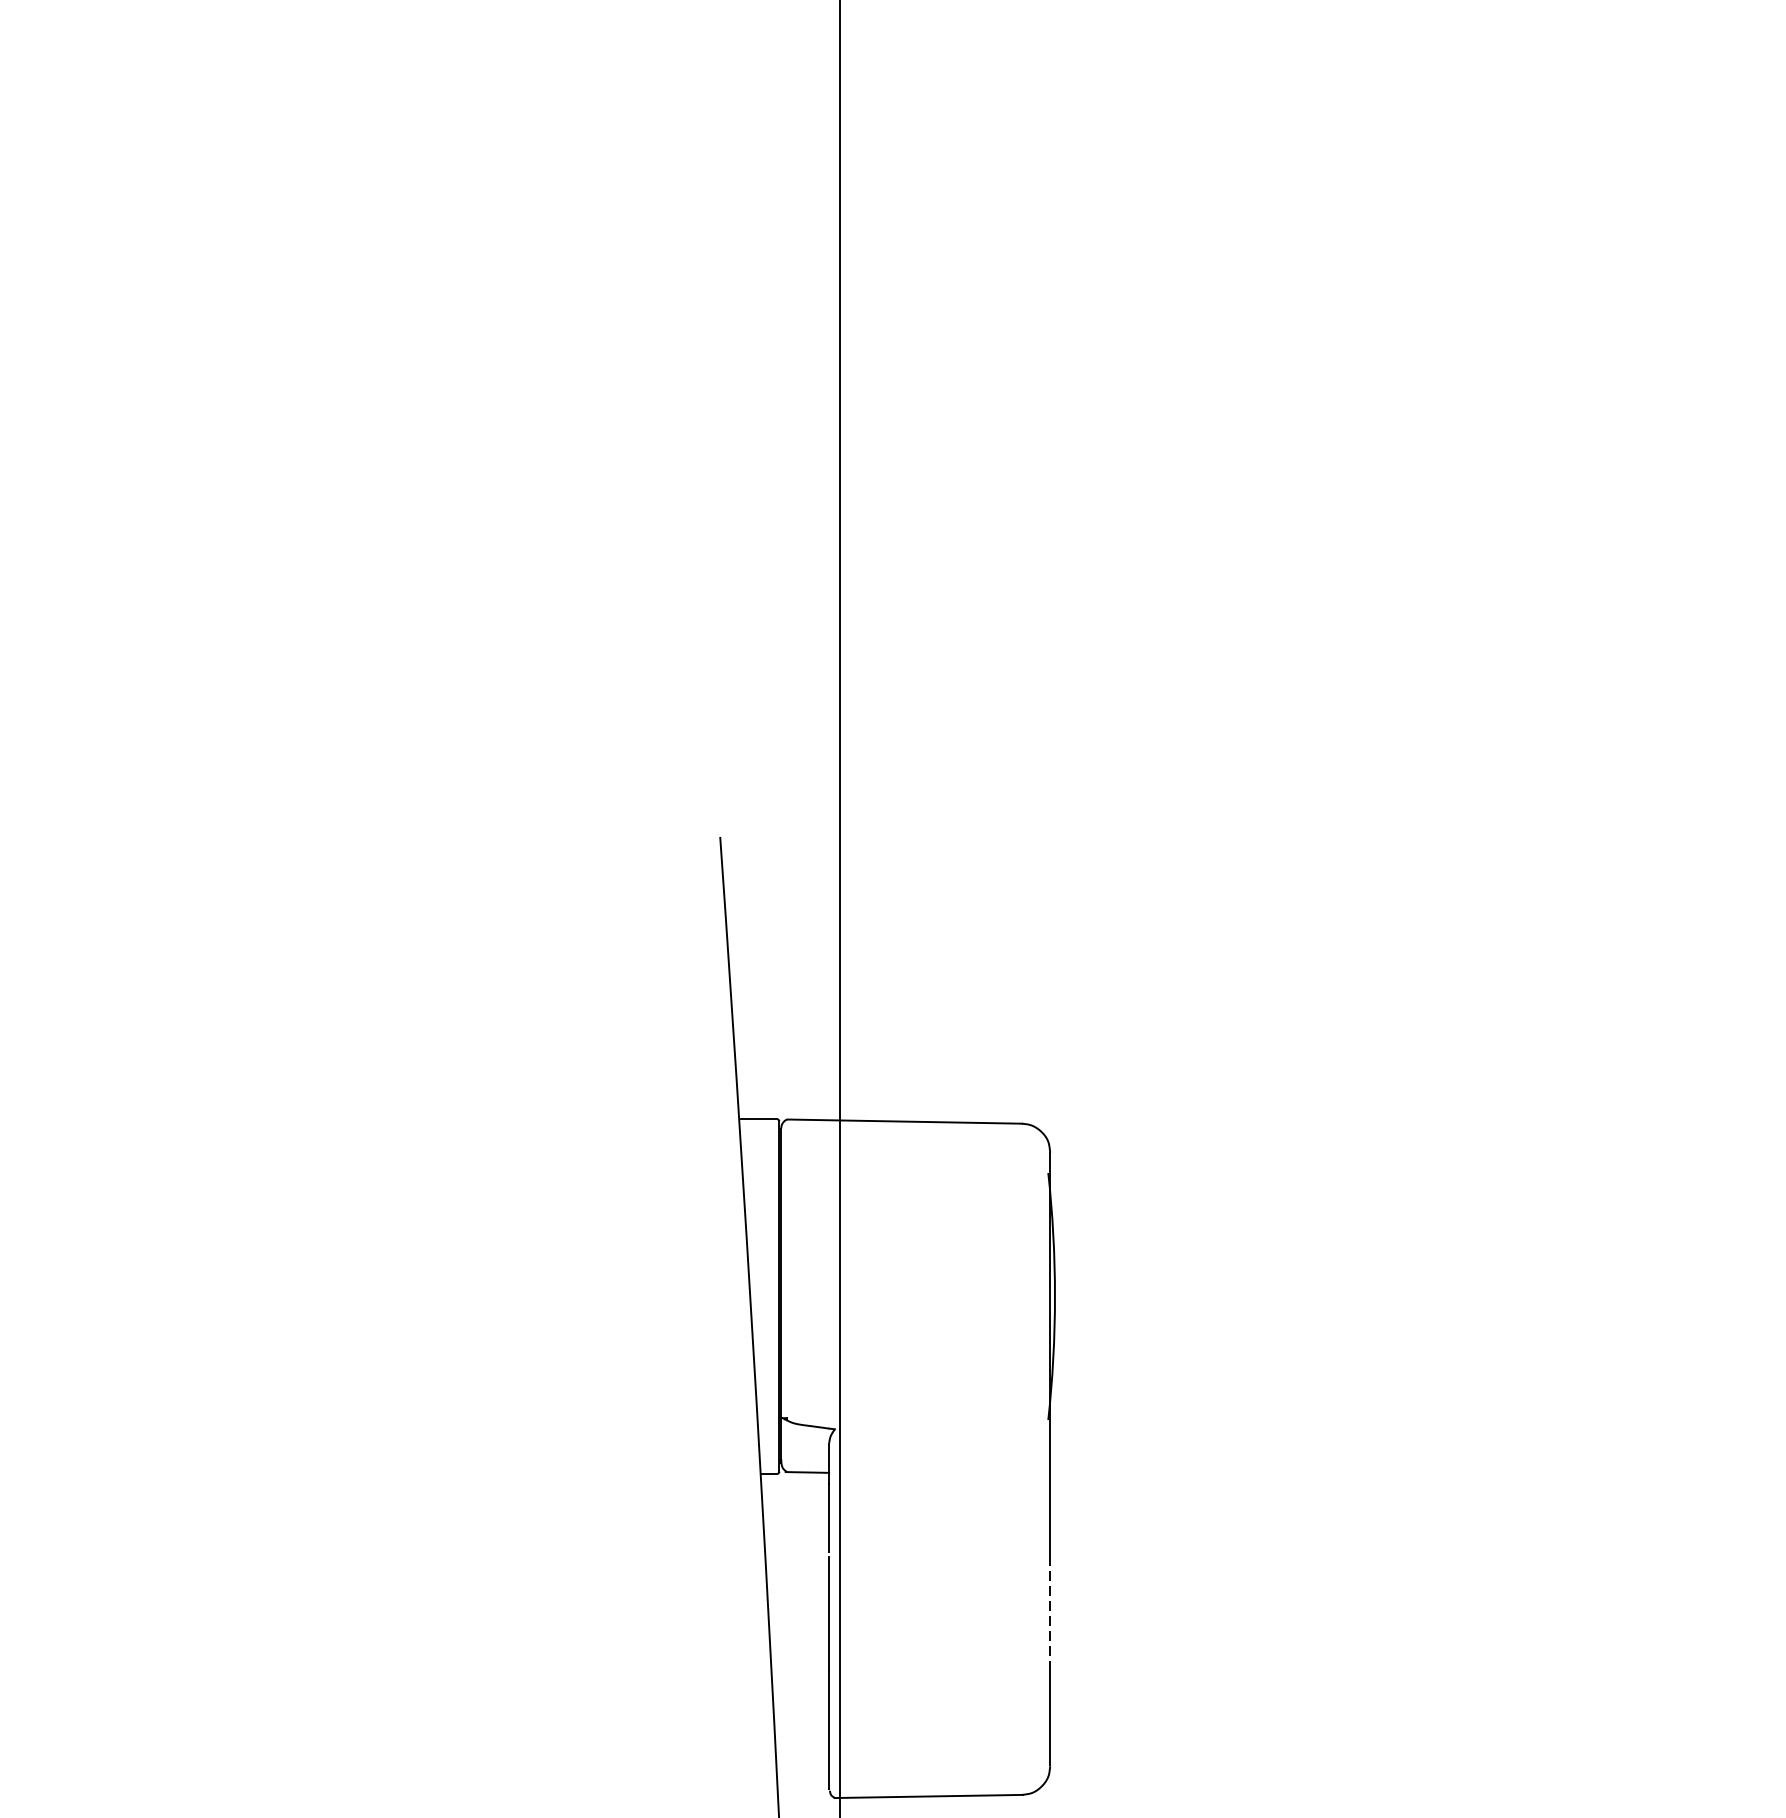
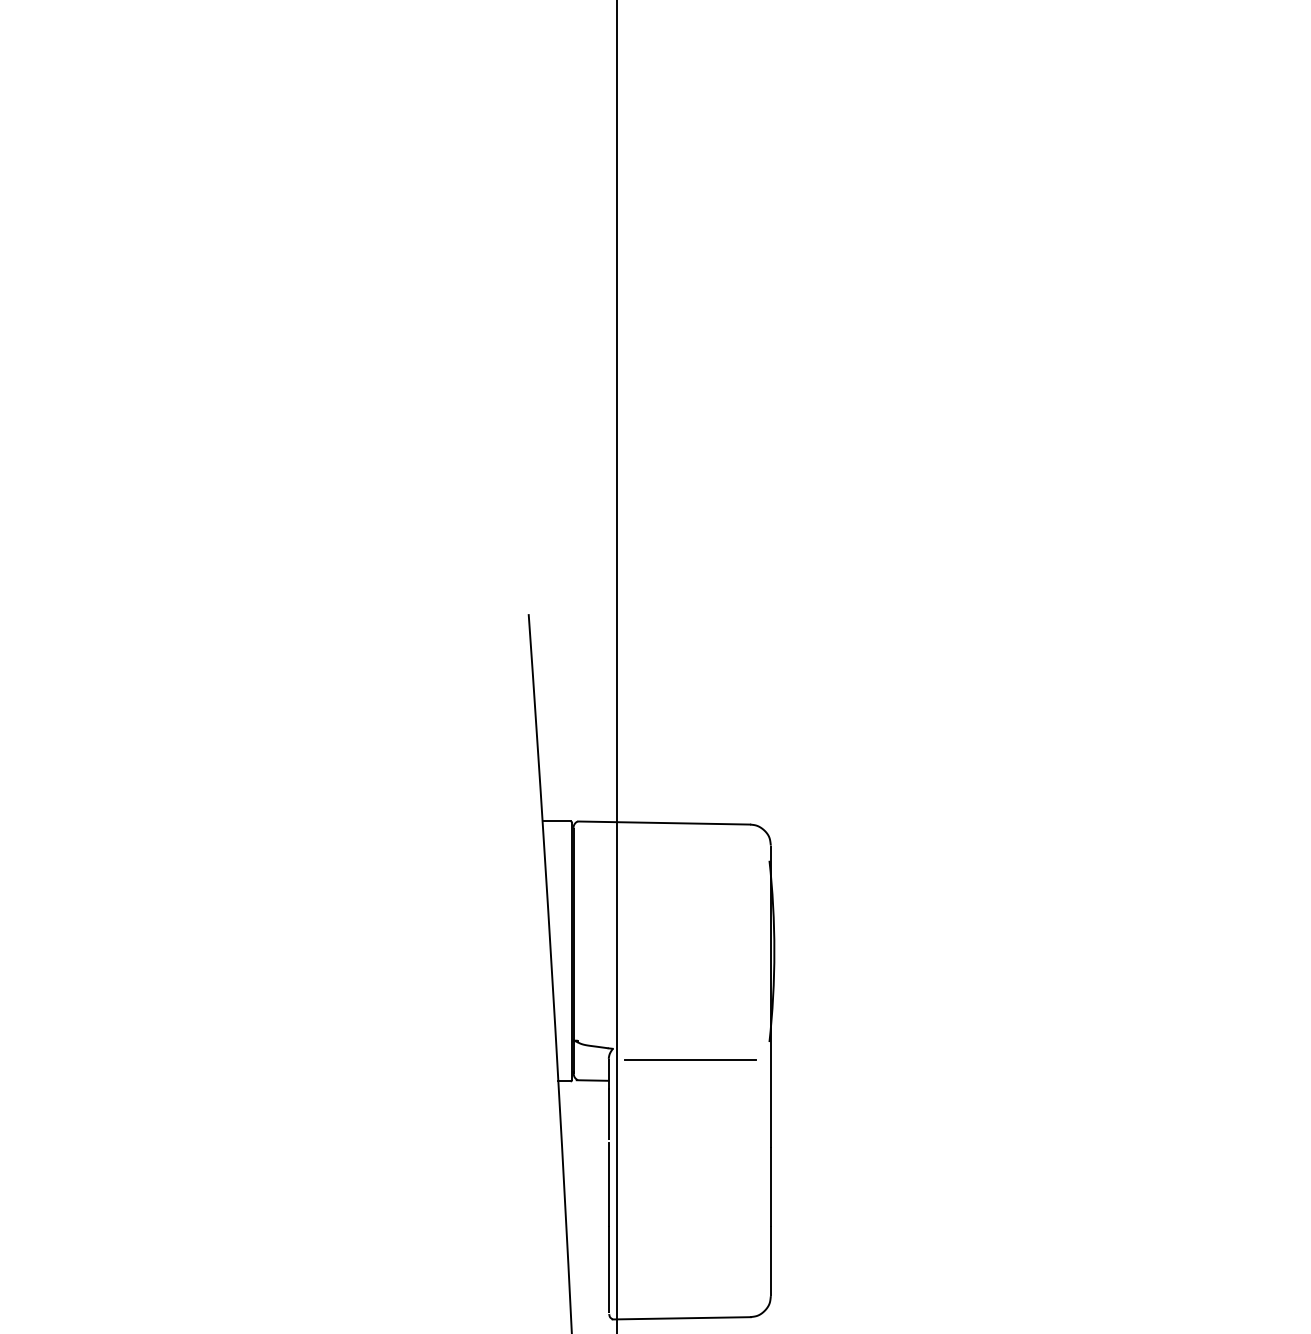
line: (939, 1445) -> (689, 1060), added
line: (1049, 1618) -> (770, 1187), dashed -> solid

